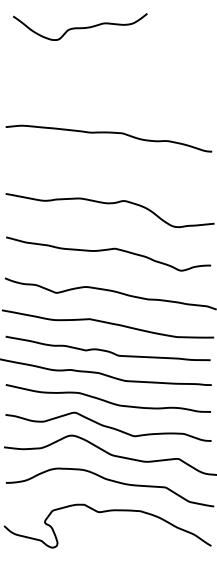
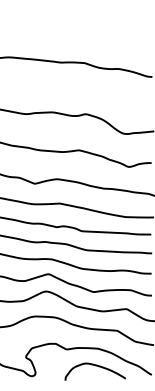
curve: (137, 534) -> (96, 366), added

